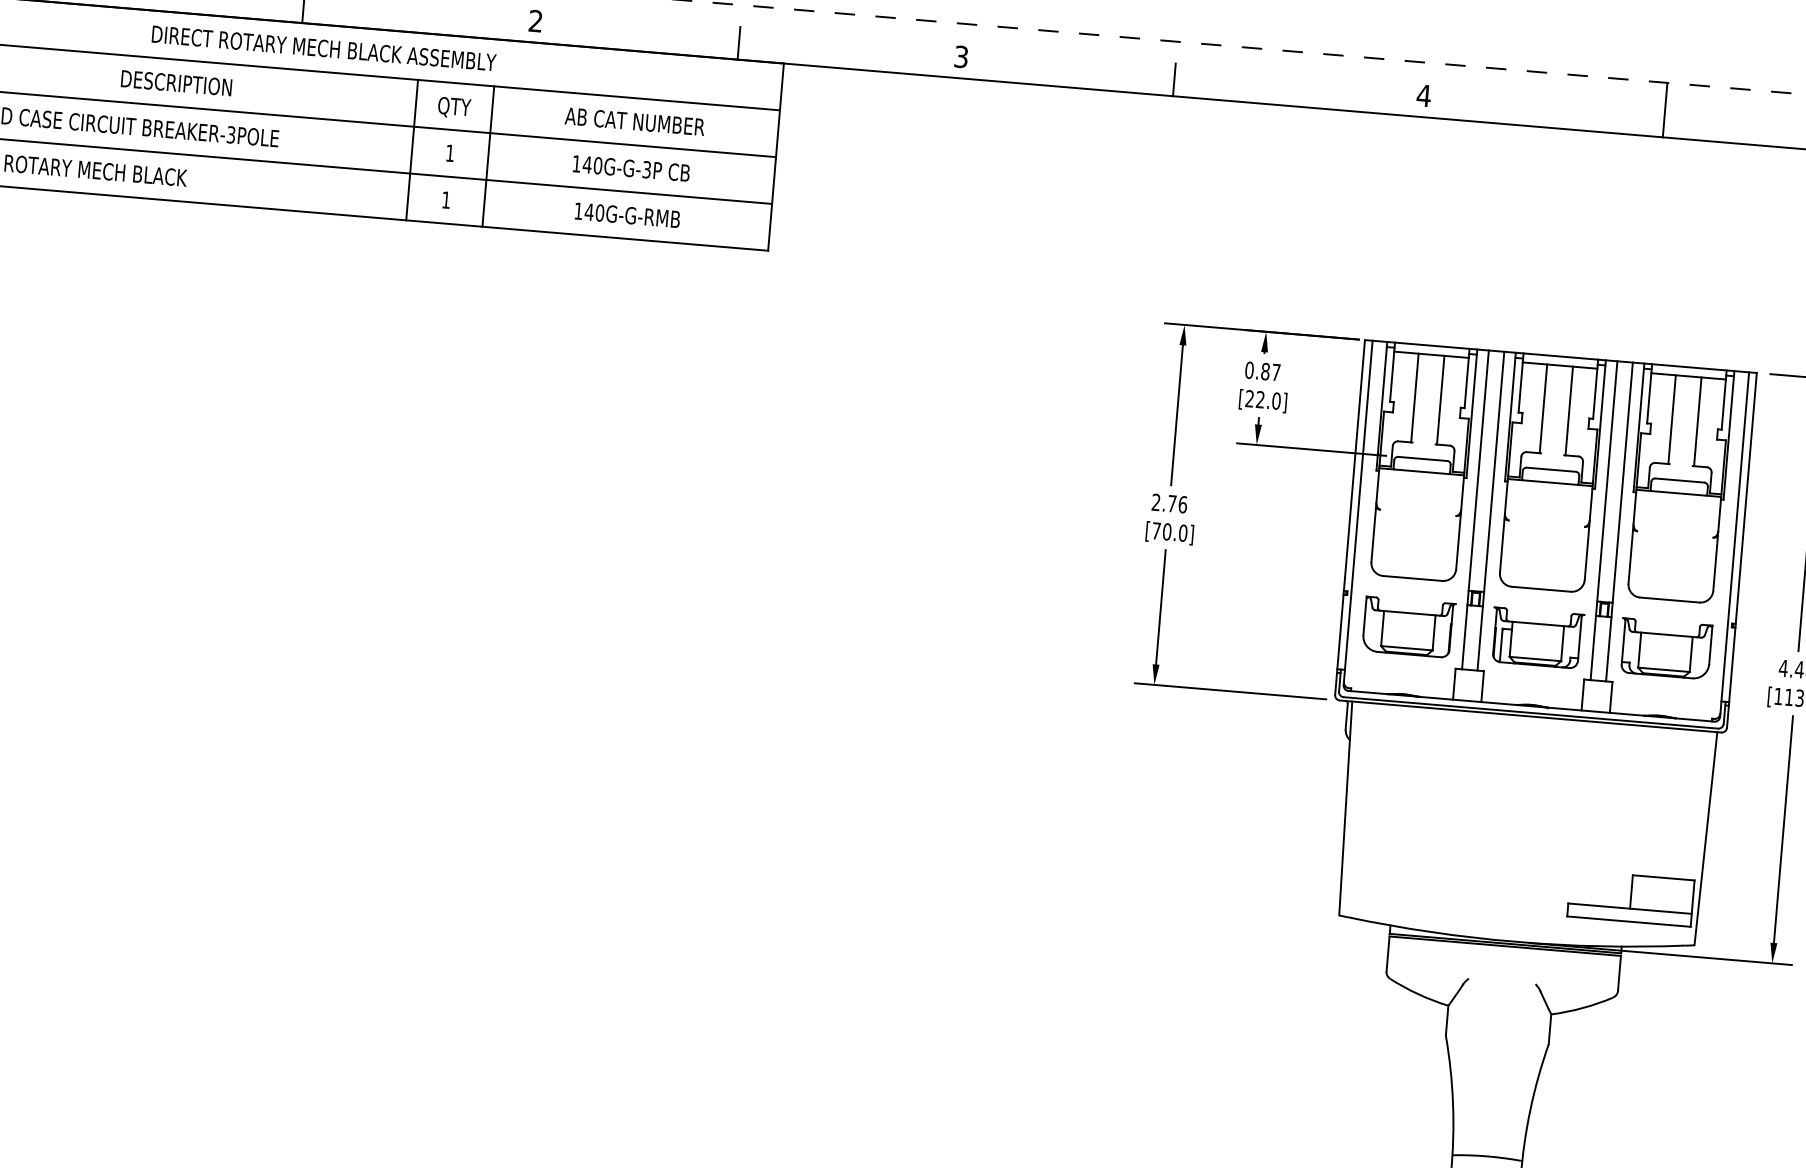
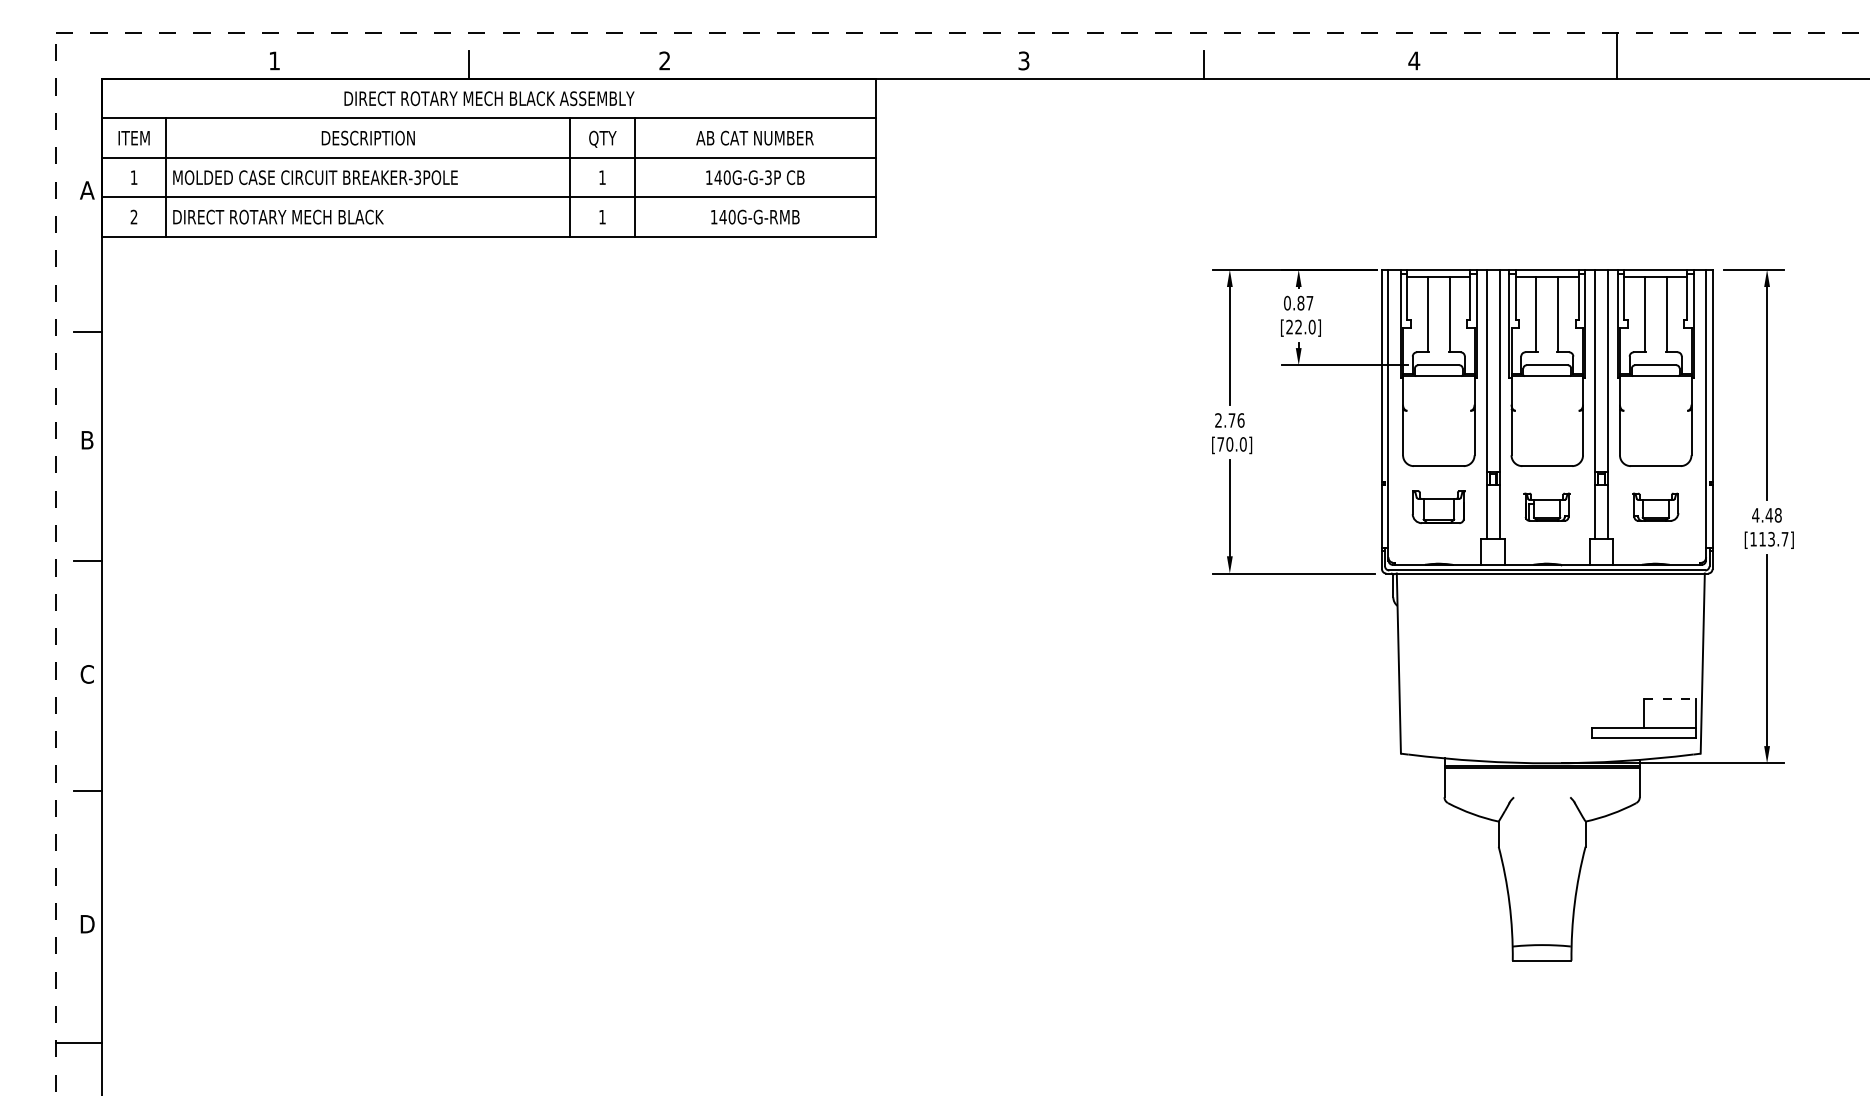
line: (738, 42) -> (836, 64), removed
part: (1408, 626) -> (1438, 506), size x0.7
part: (1536, 637) -> (1546, 506), size x0.6
part: (1665, 647) -> (1655, 506), size x0.6
line: (1664, 878) -> (1670, 699), solid -> dashed

